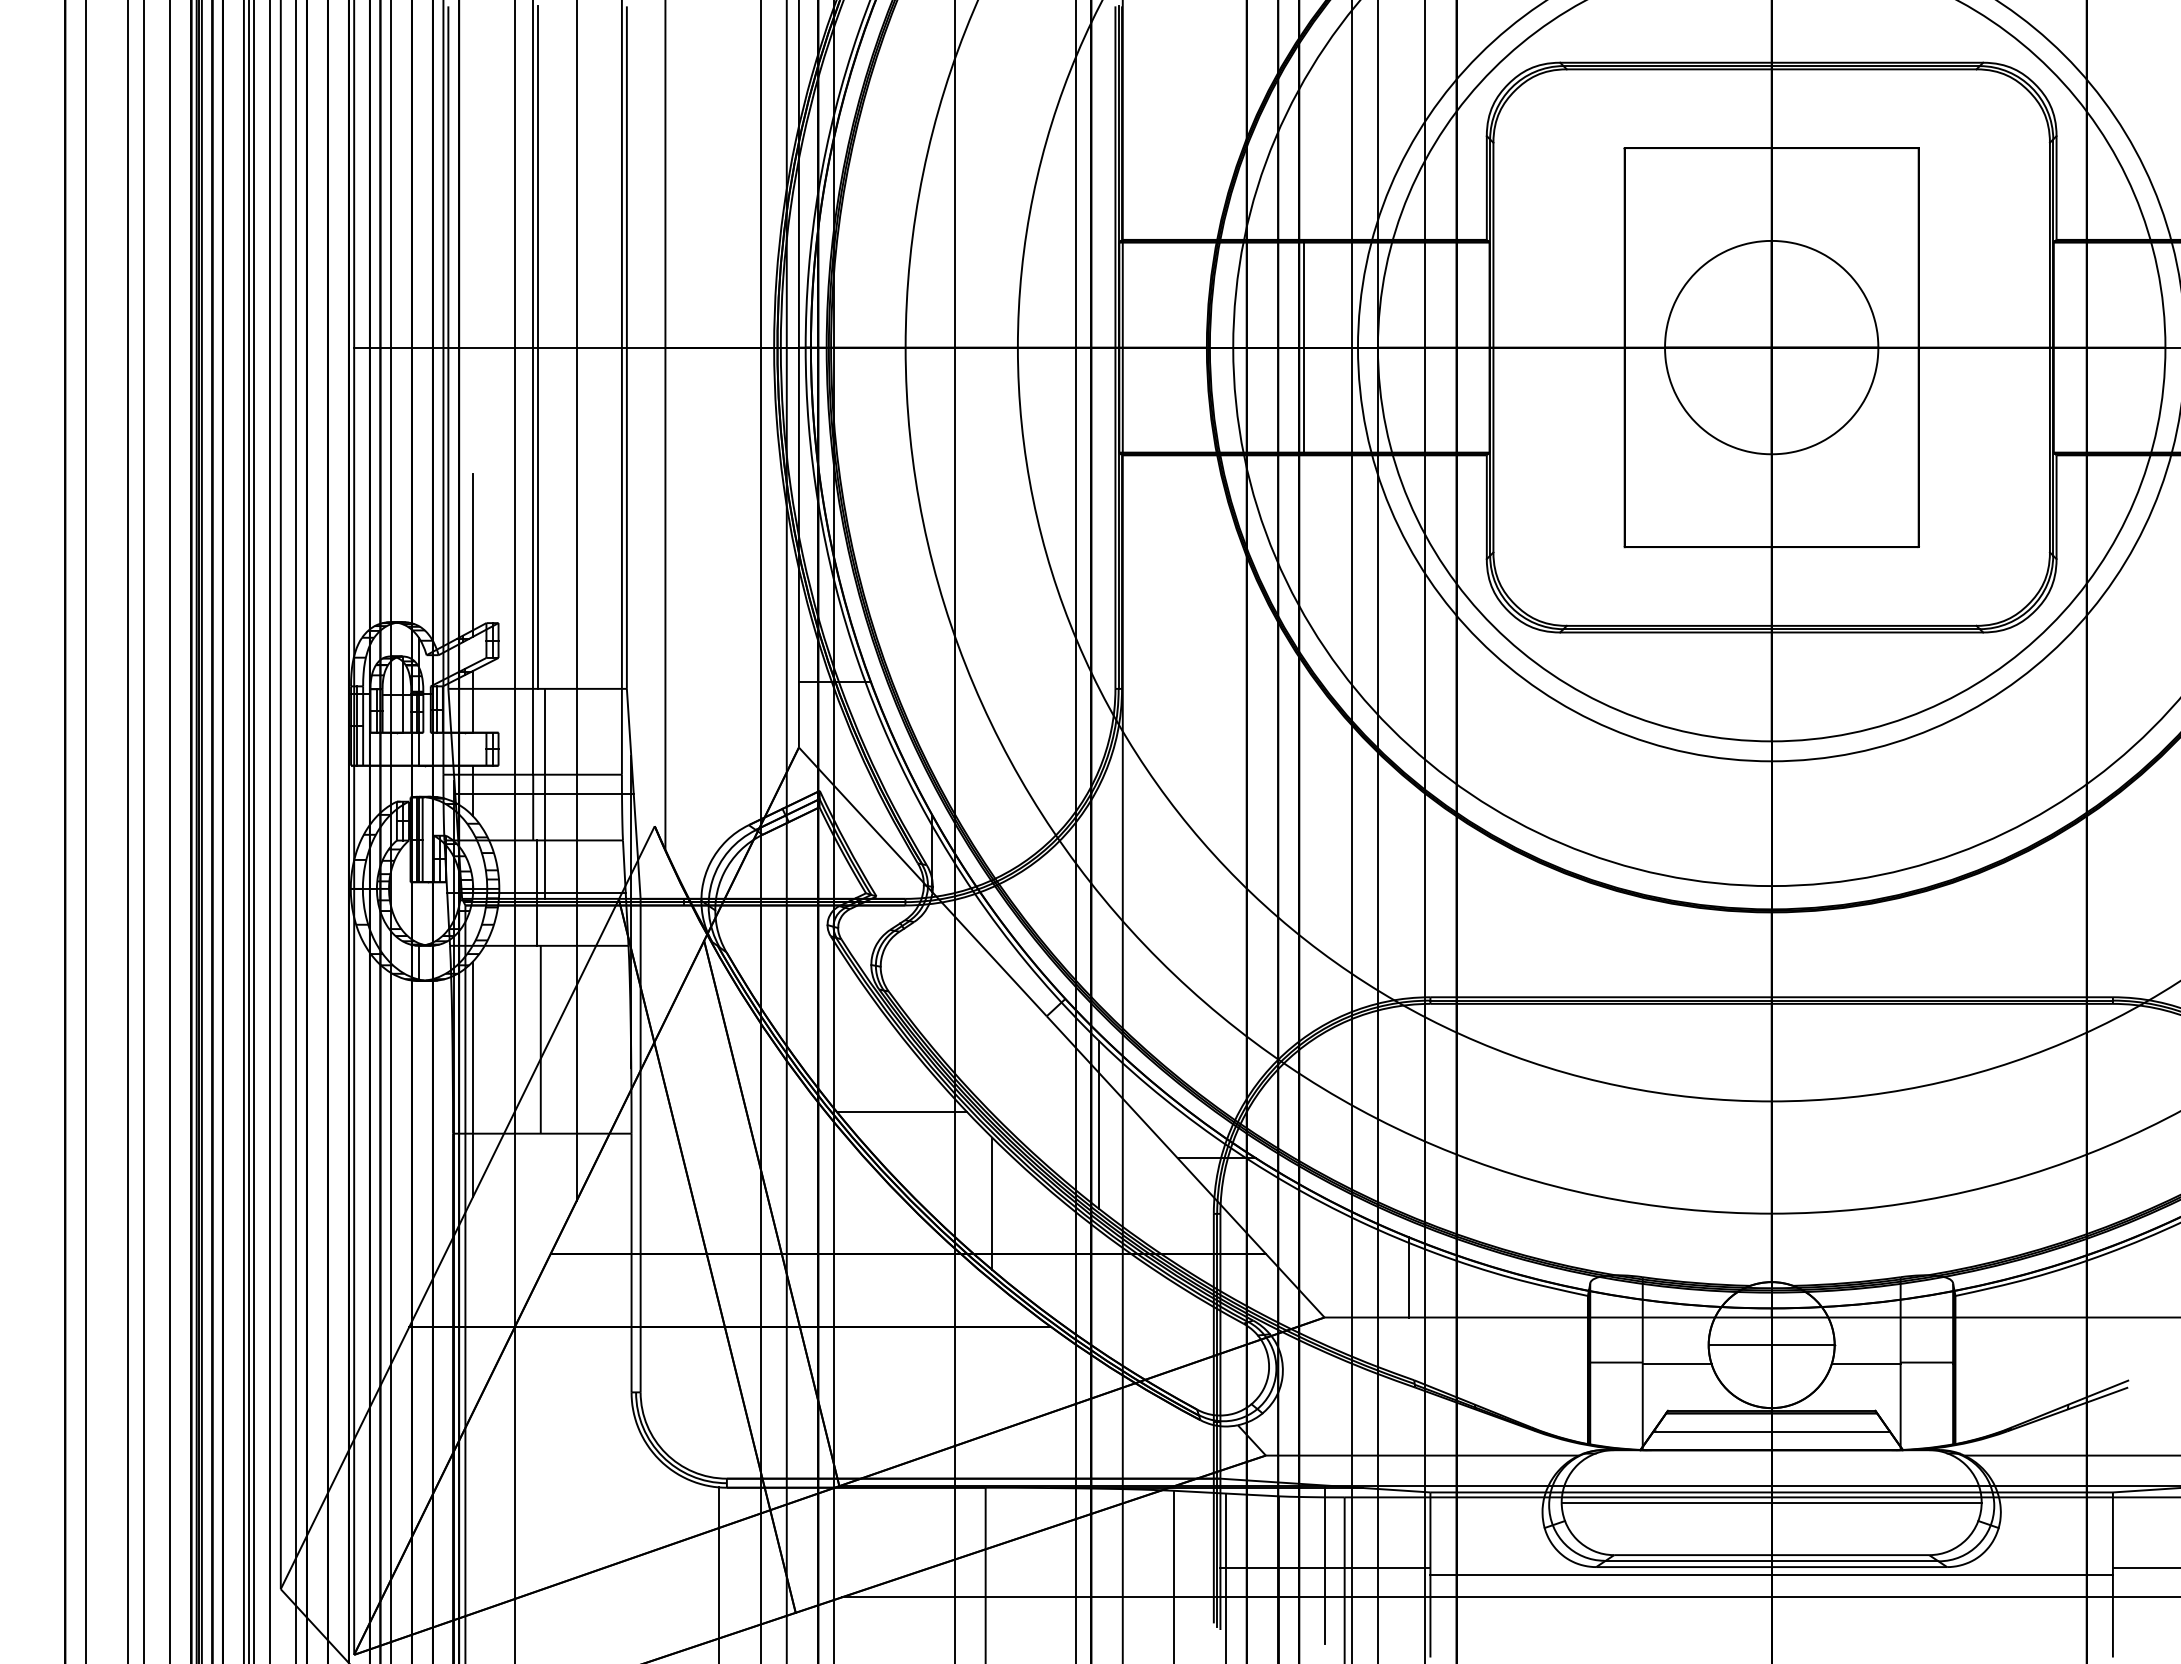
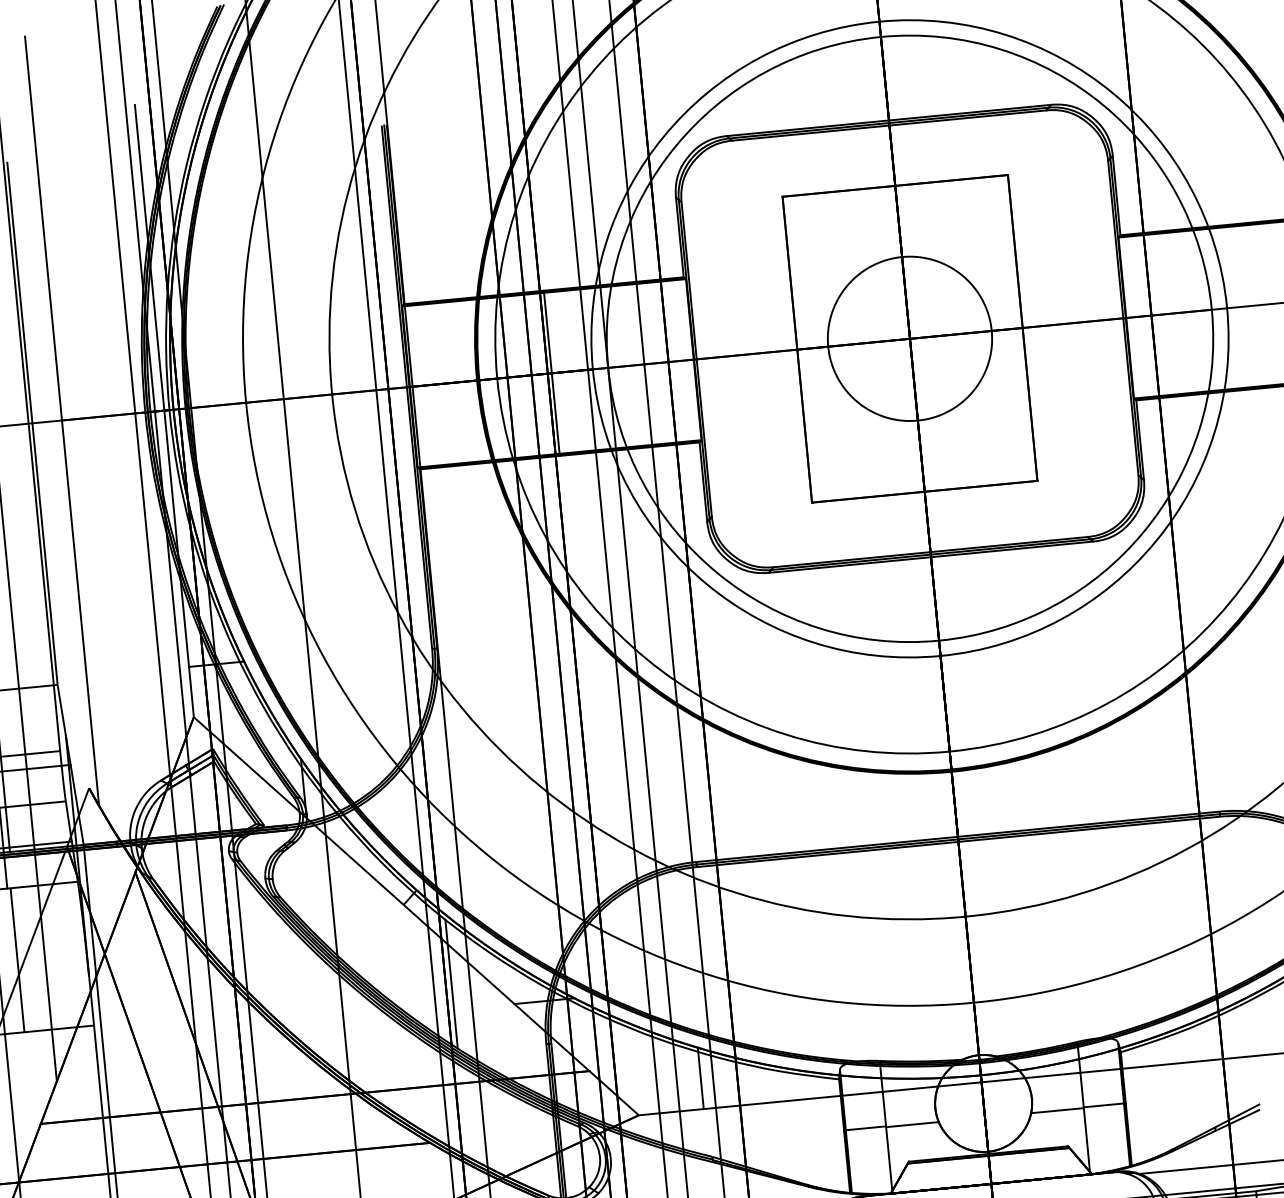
line: (901, 1111) -> (299, 988), removed
line: (992, 1203) -> (375, 1052), removed
line: (1771, 1345) -> (983, 1103), removed
line: (1771, 1431) -> (989, 1169), removed

